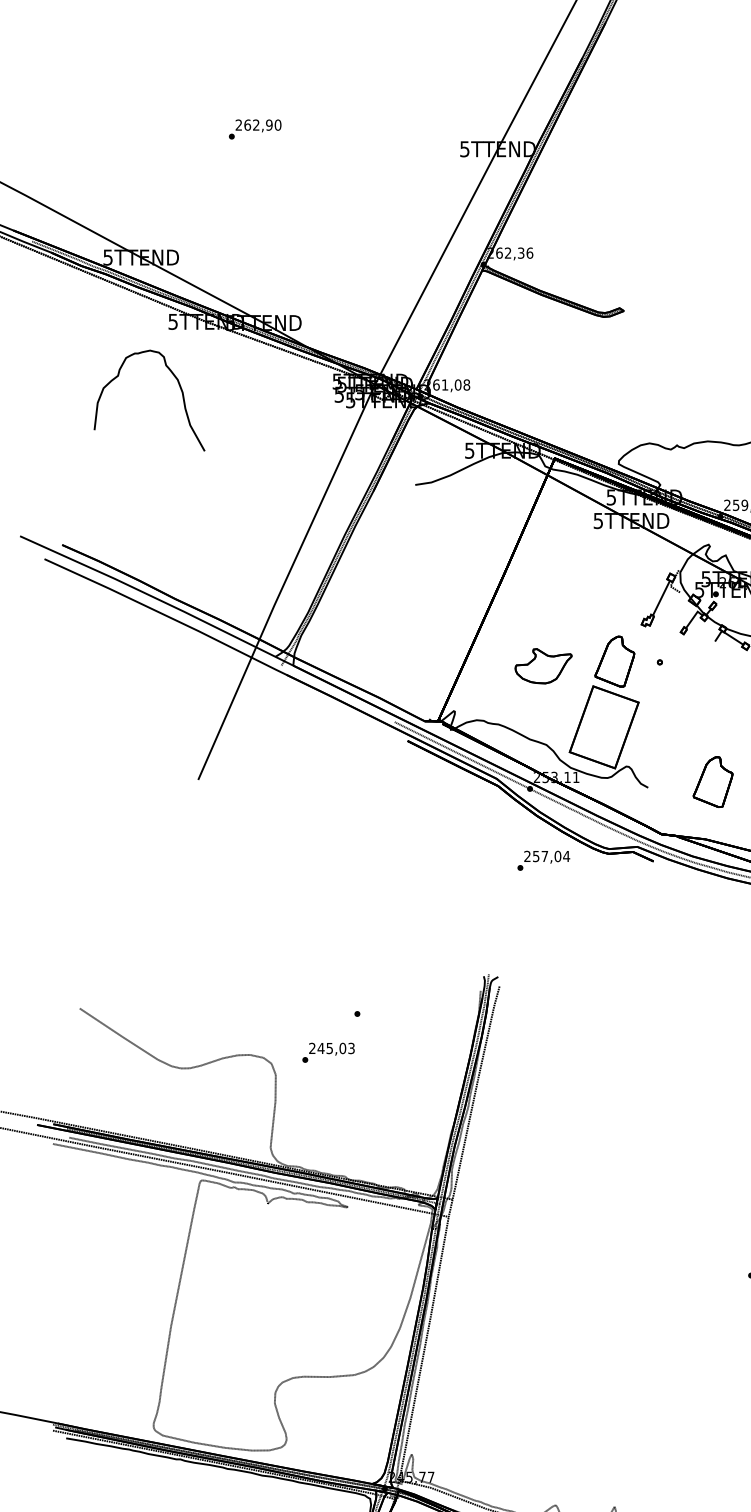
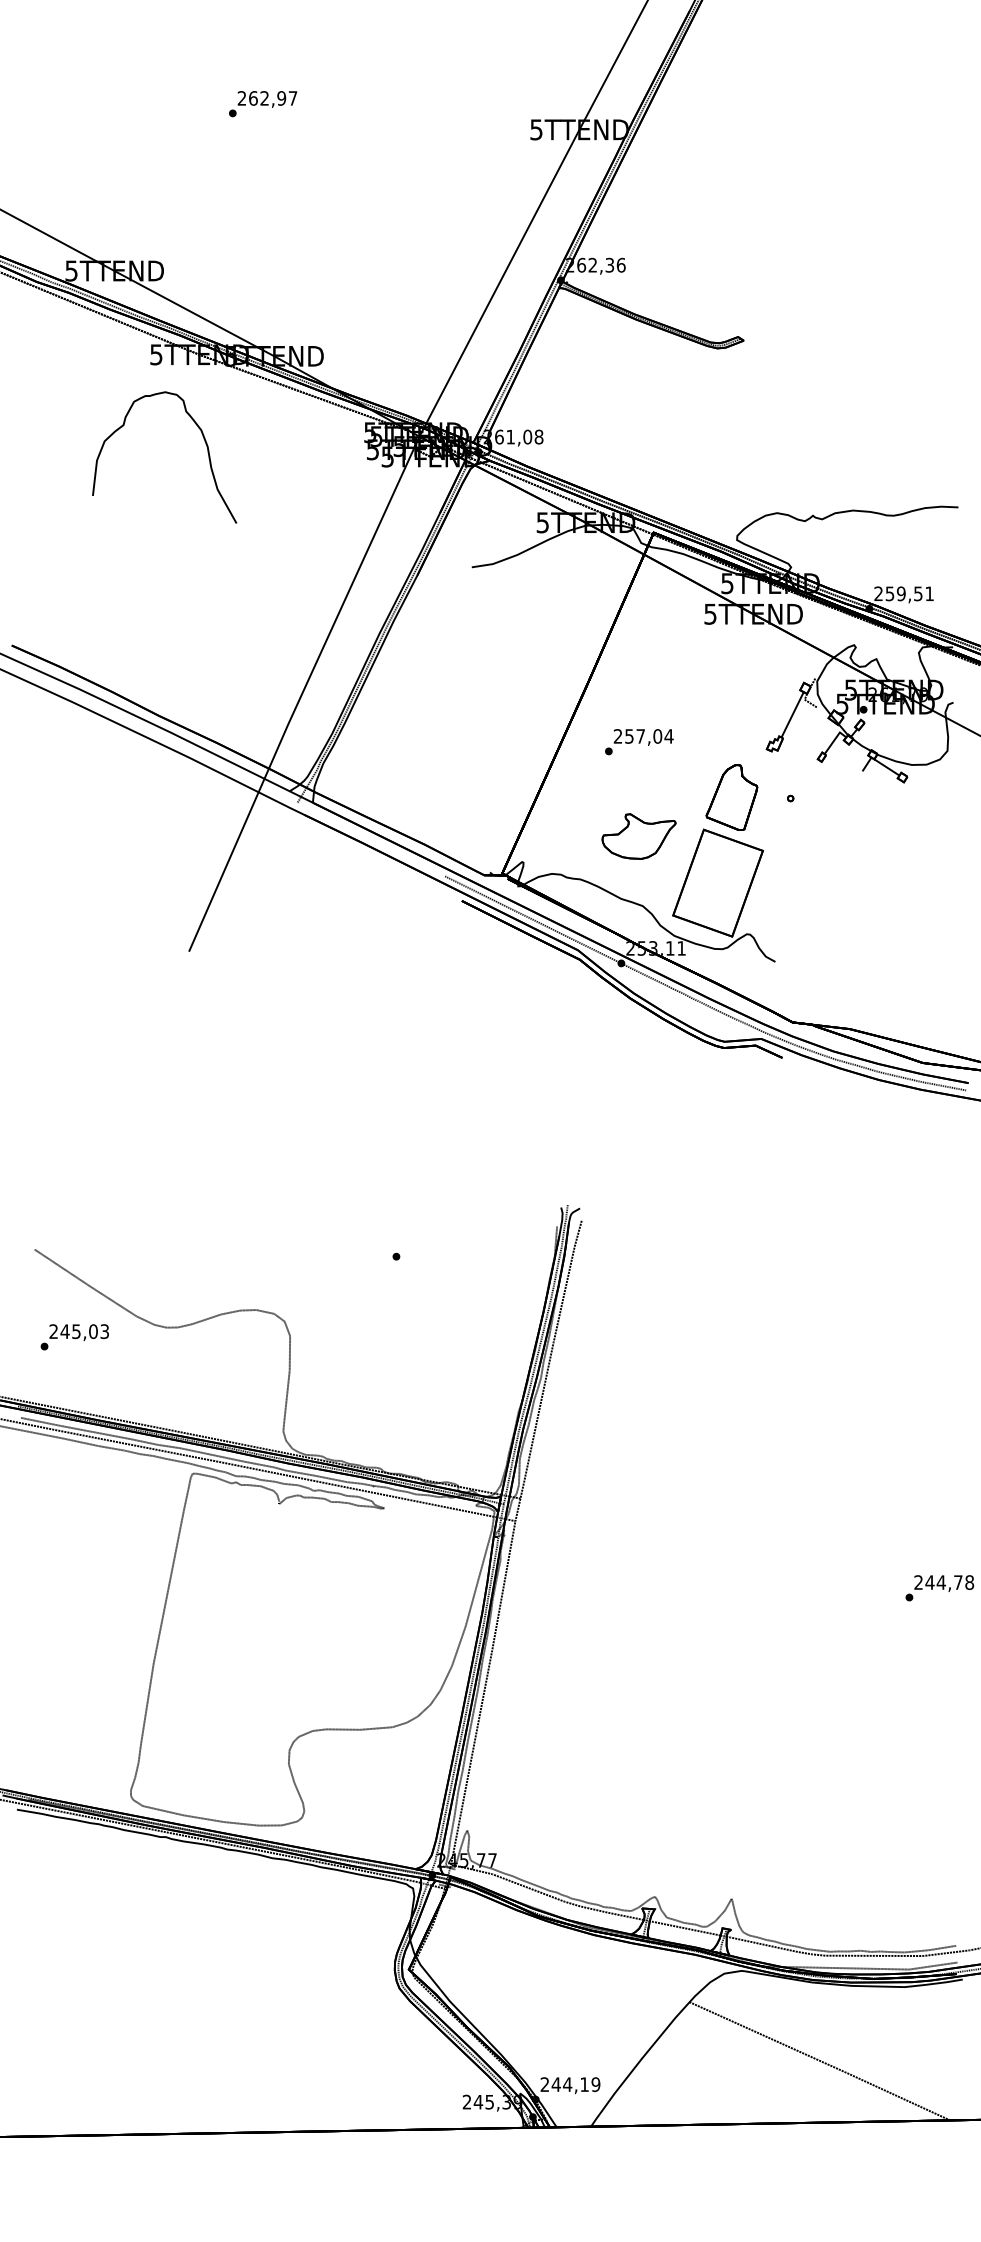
text: (277, 125) -> (292, 98), 262,90 -> 262,97
curve: (179, 386) -> (203, 439), moved
part: (543, 666) -> (638, 836), moved
part: (712, 782) -> (859, 954), removed
text: (543, 861) -> (639, 742), moved
text: (328, 1052) -> (74, 1337), moved

